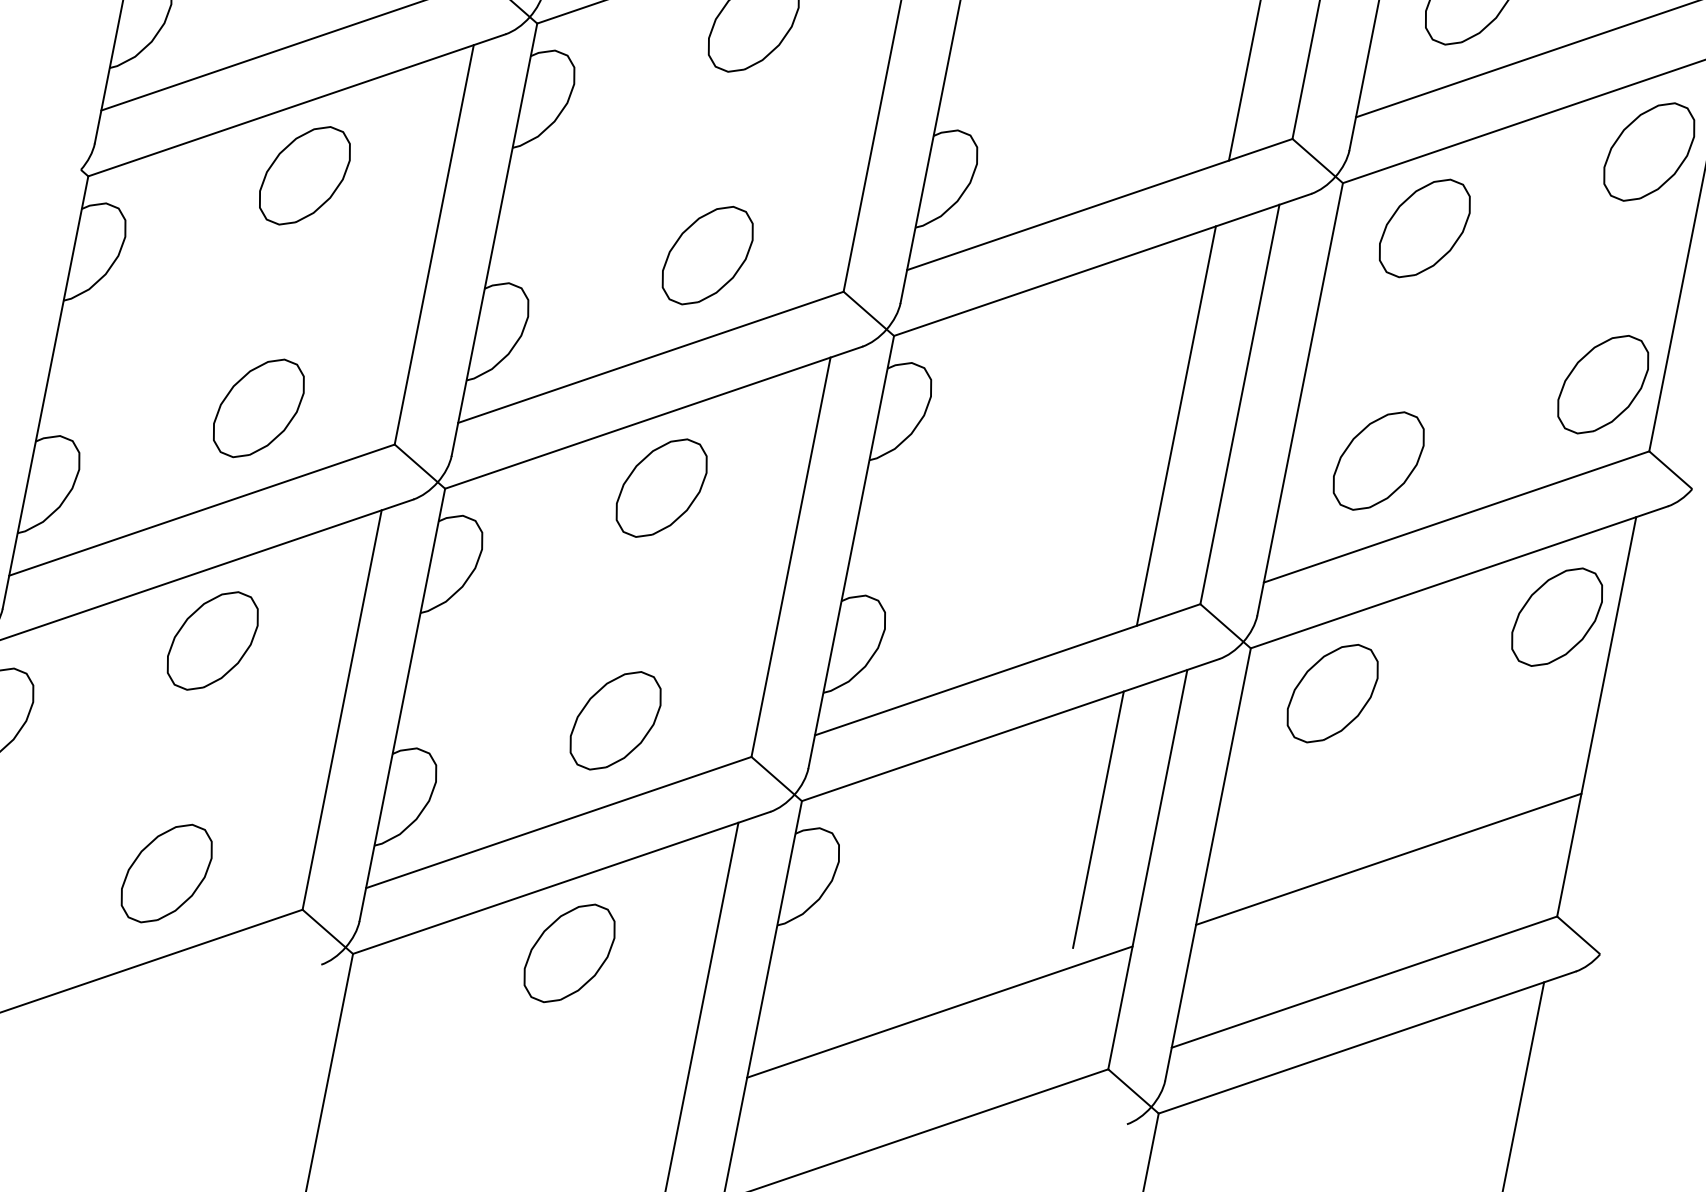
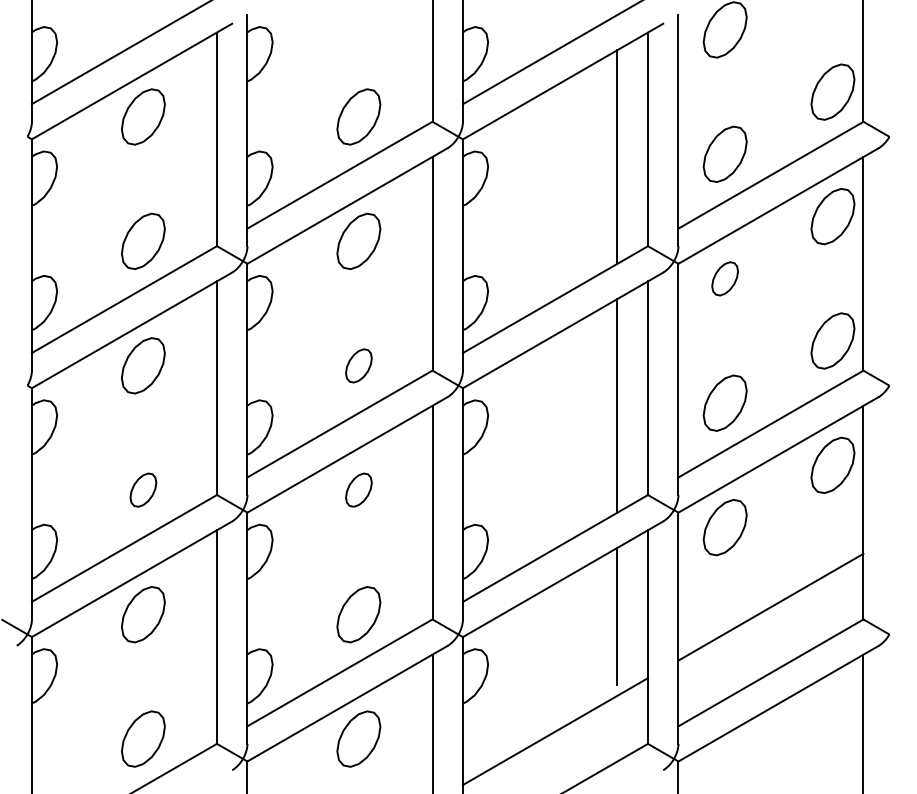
part: (1423, 227) -> (724, 278), size x0.6
part: (707, 254) -> (358, 365), size x0.6
part: (259, 407) -> (143, 489), size x0.6
part: (661, 486) -> (358, 489), size x0.6

